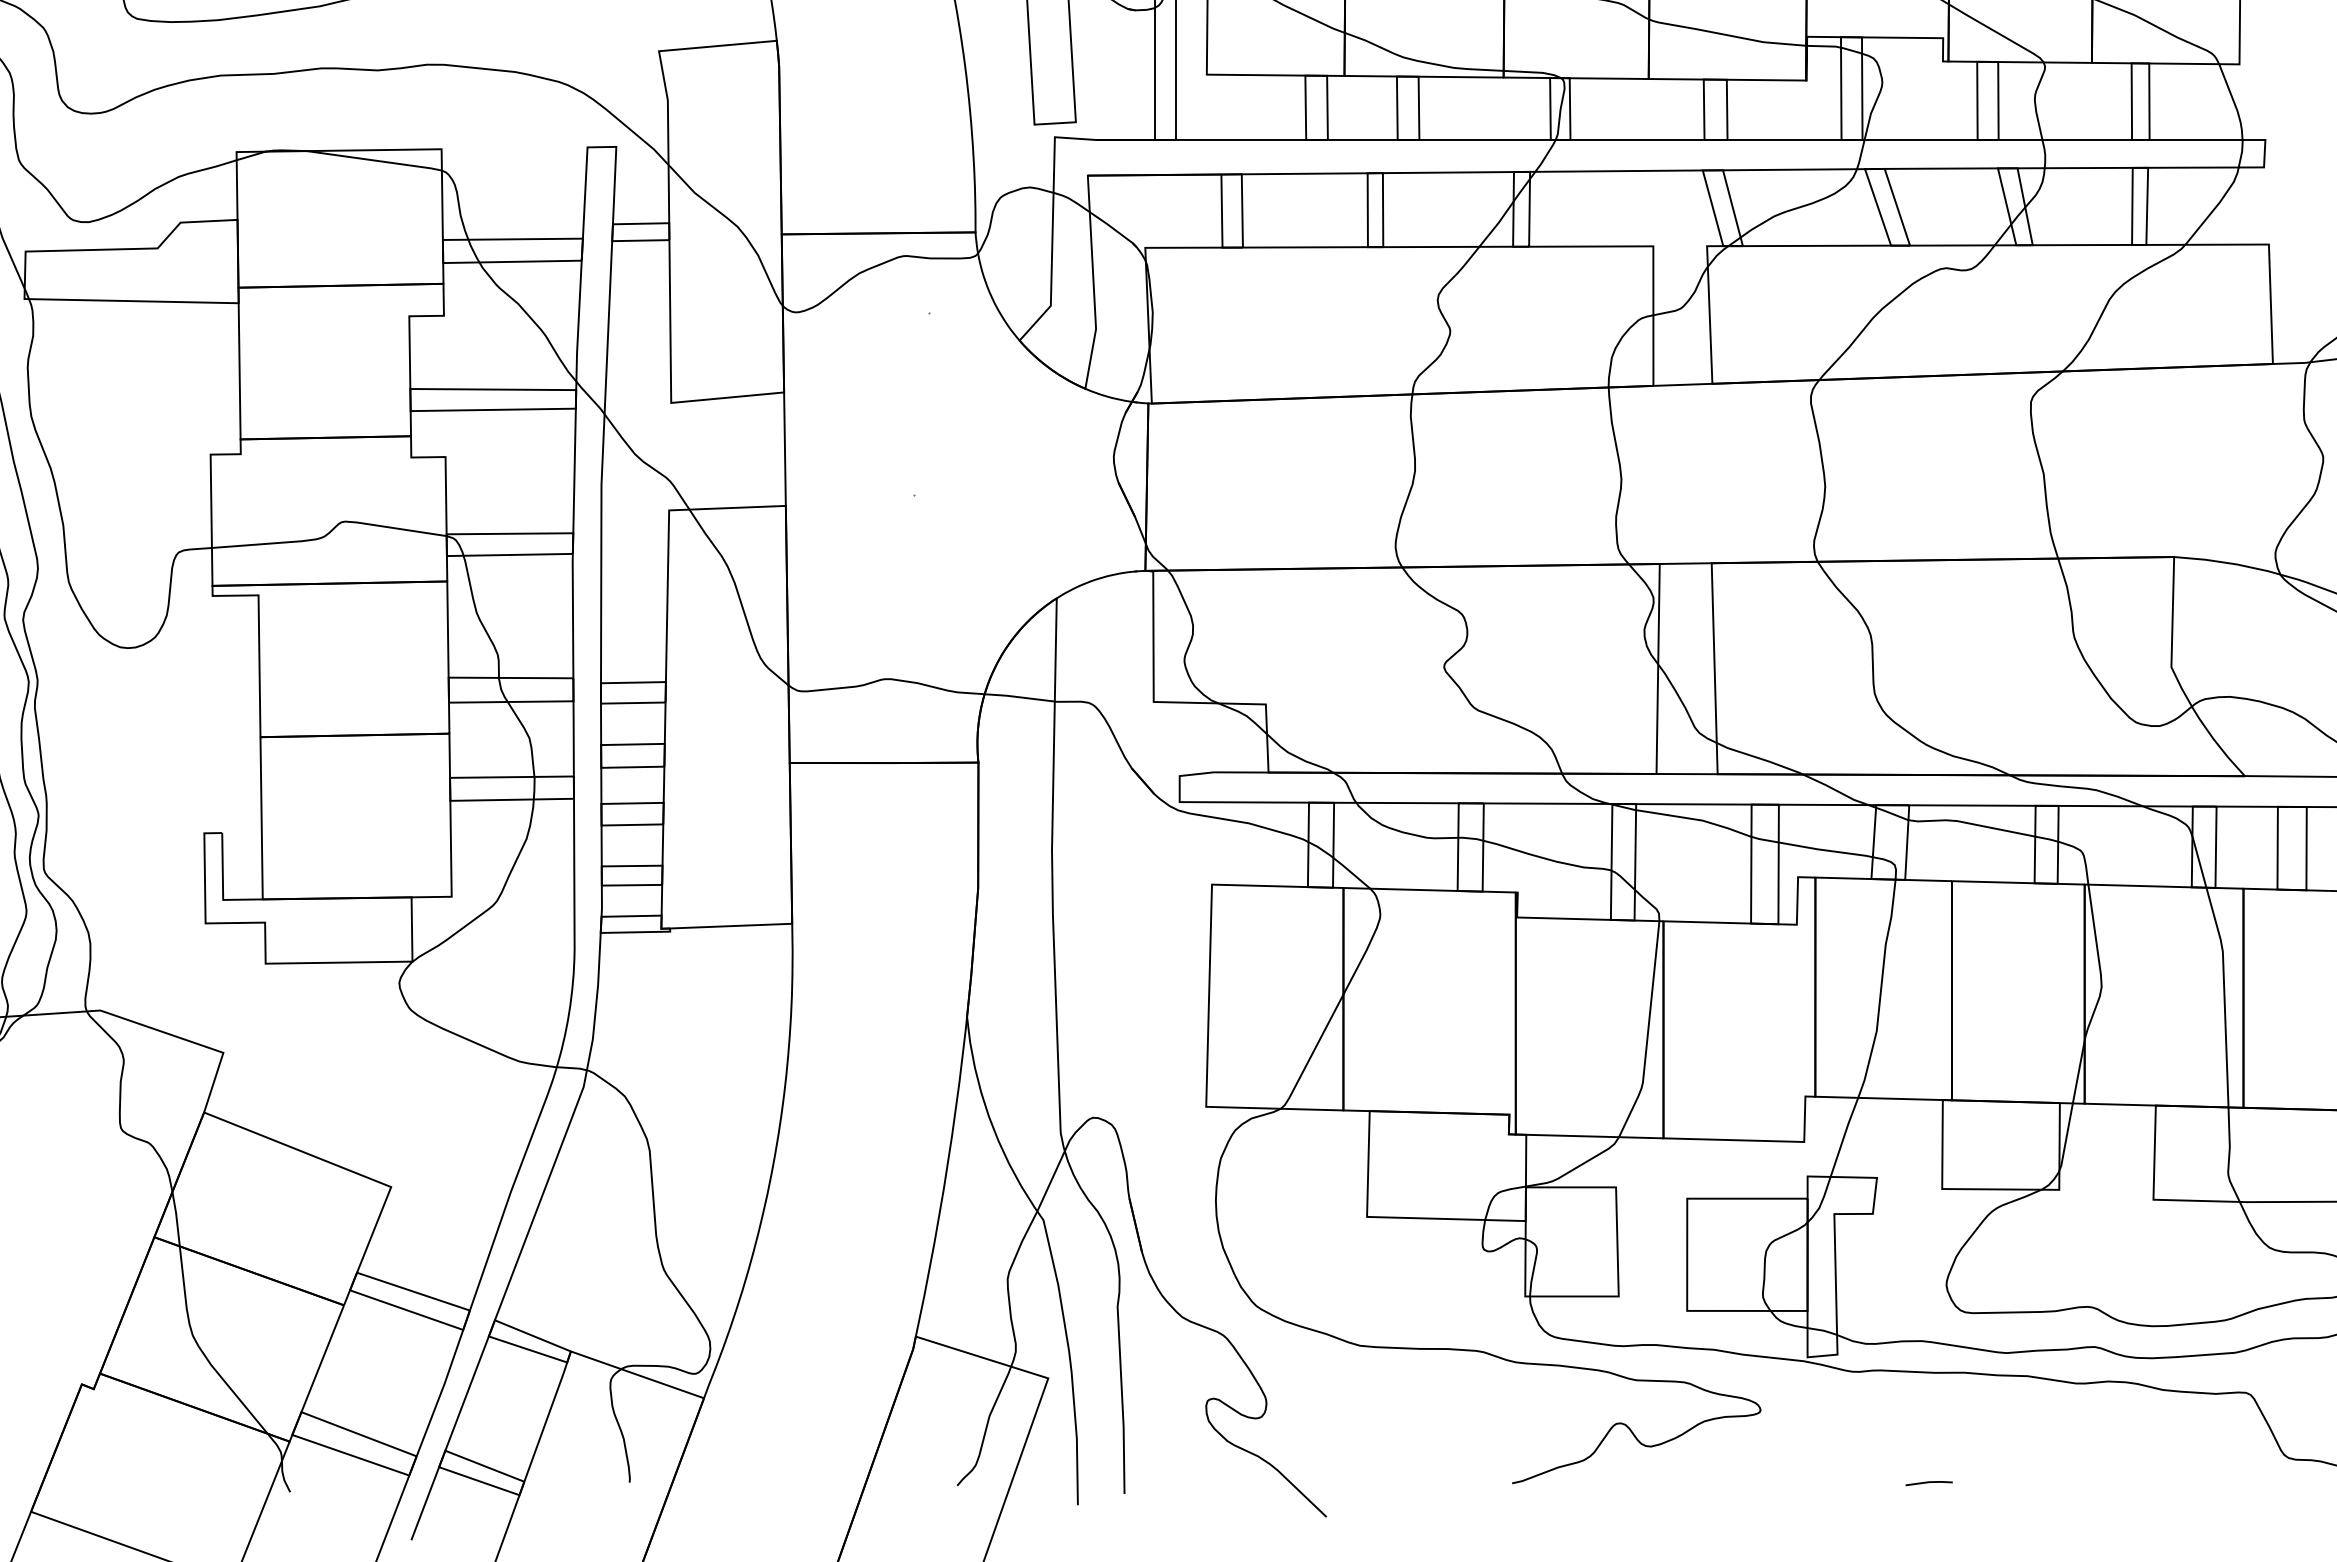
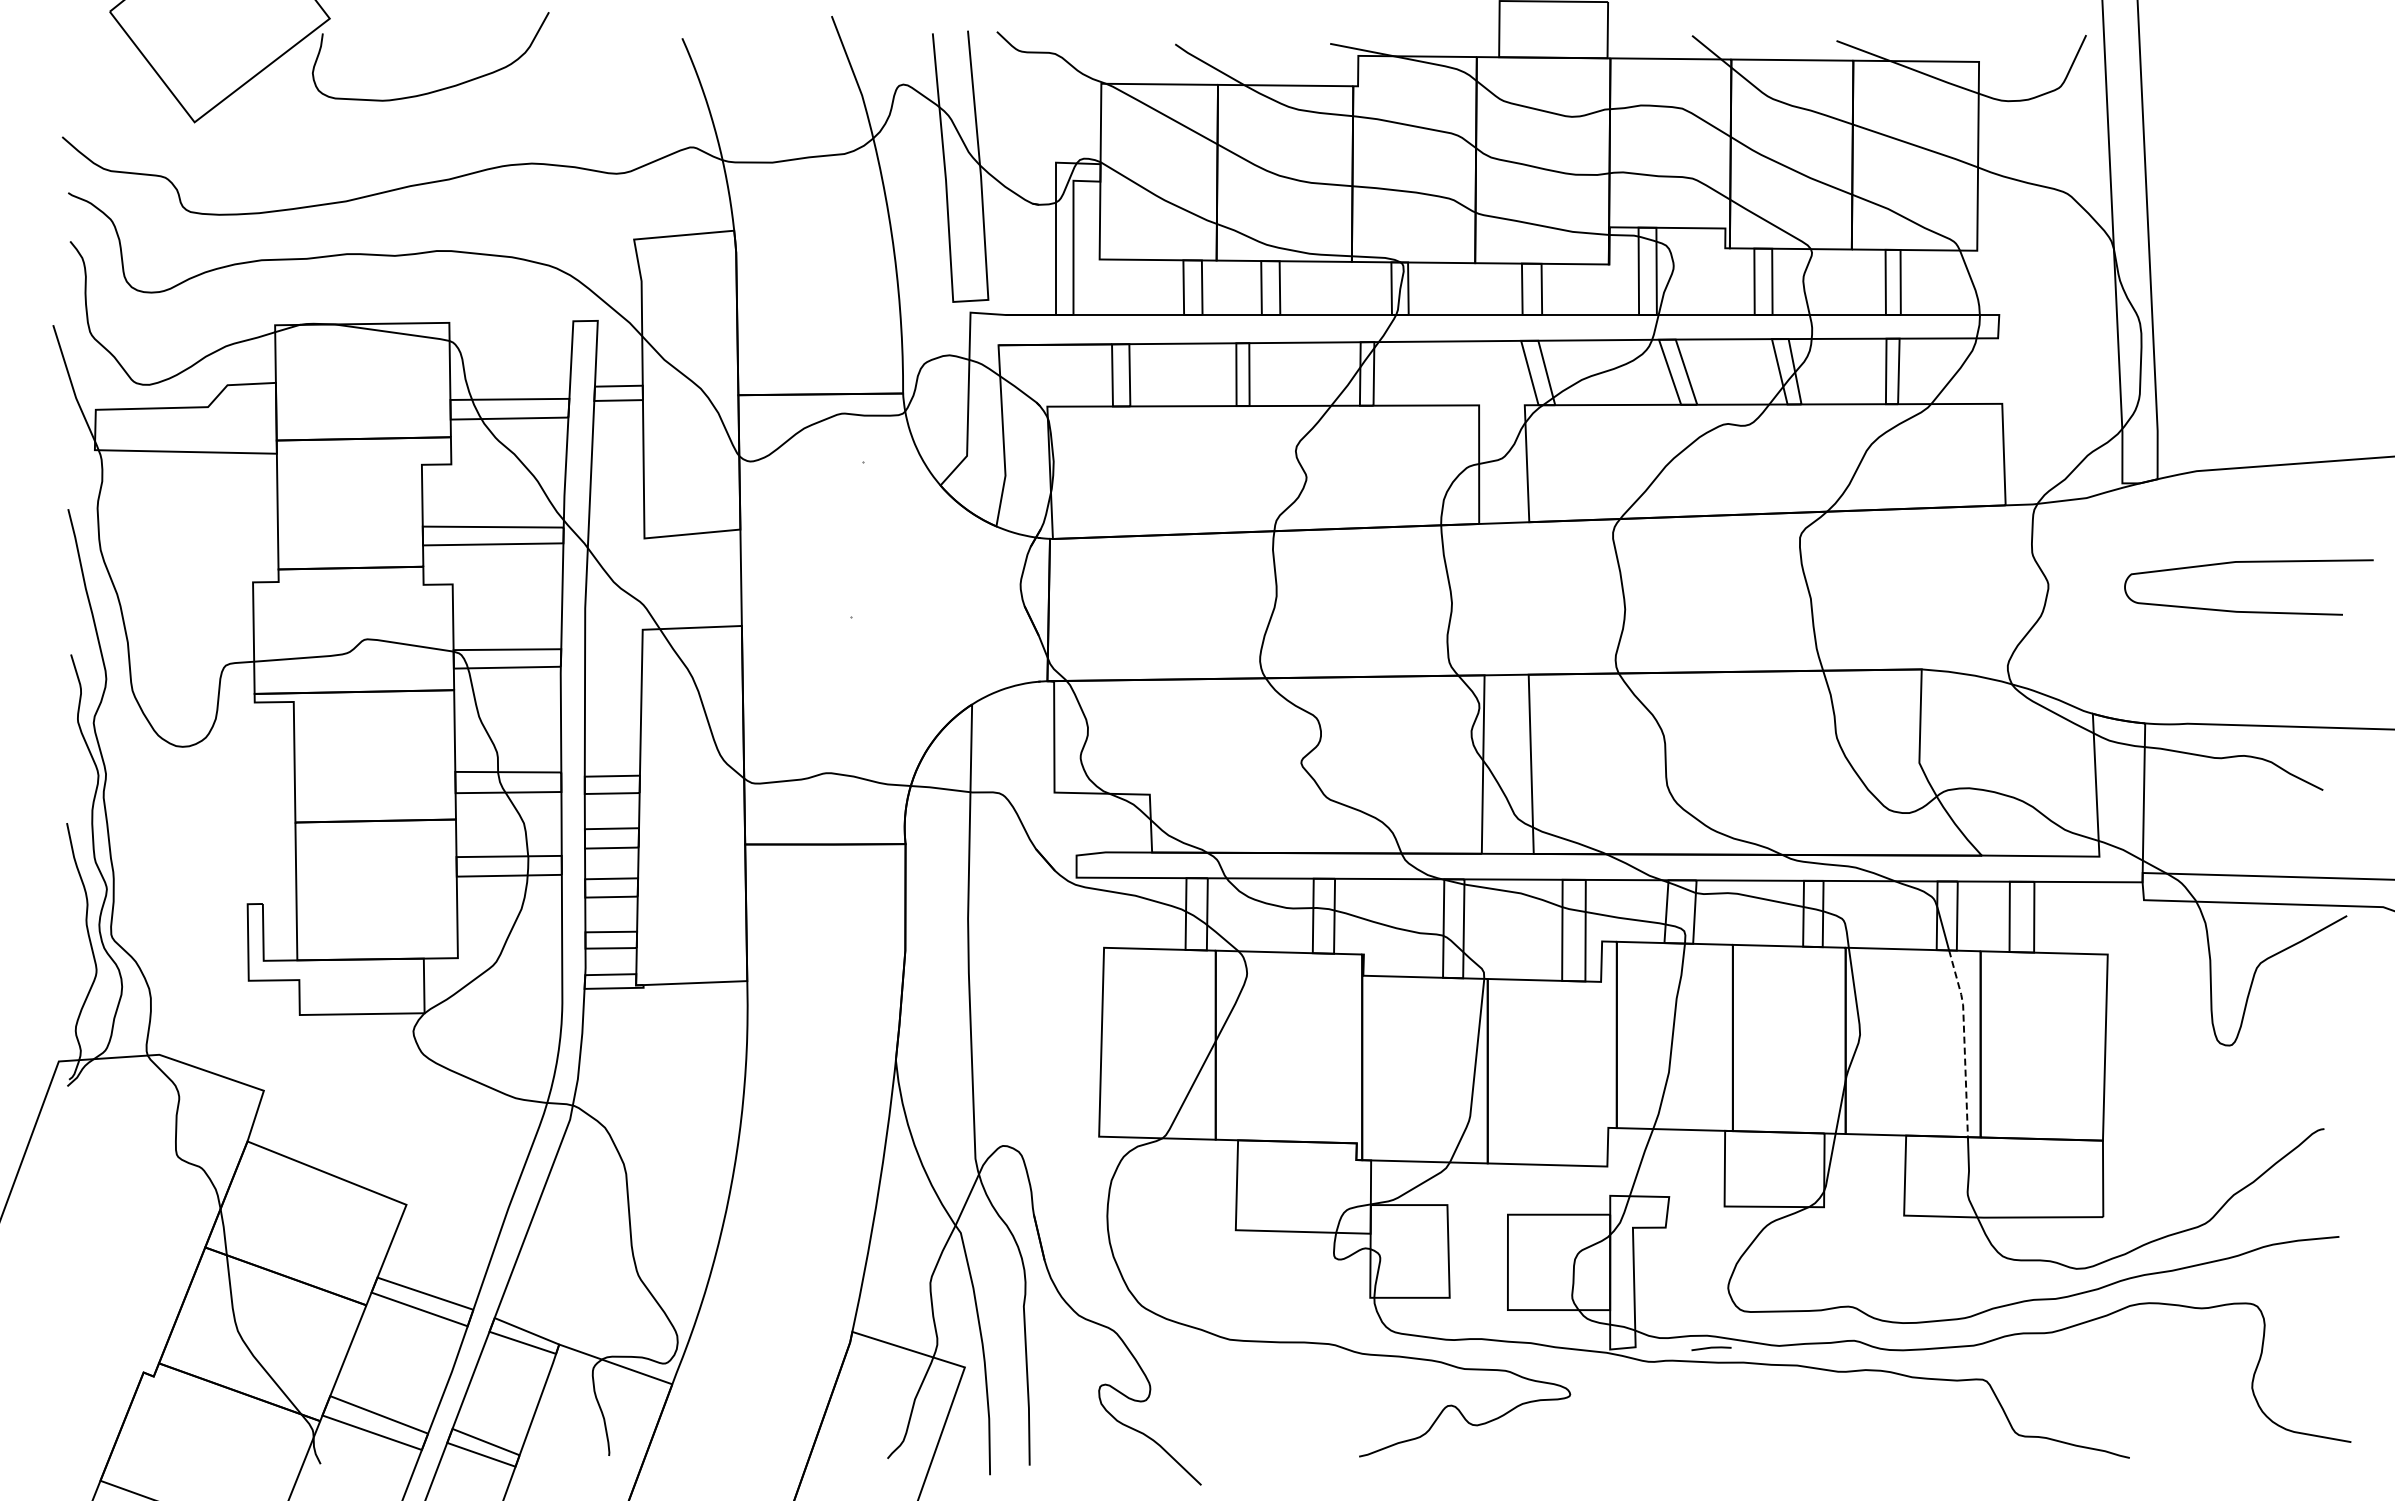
line: (2224, 994) -> (1964, 1041), solid -> dashed
line: (1929, 1483) -> (1711, 1348), moved

